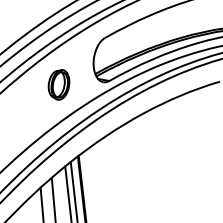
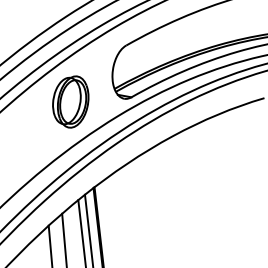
part: (58, 84) -> (70, 101), size x1.43

